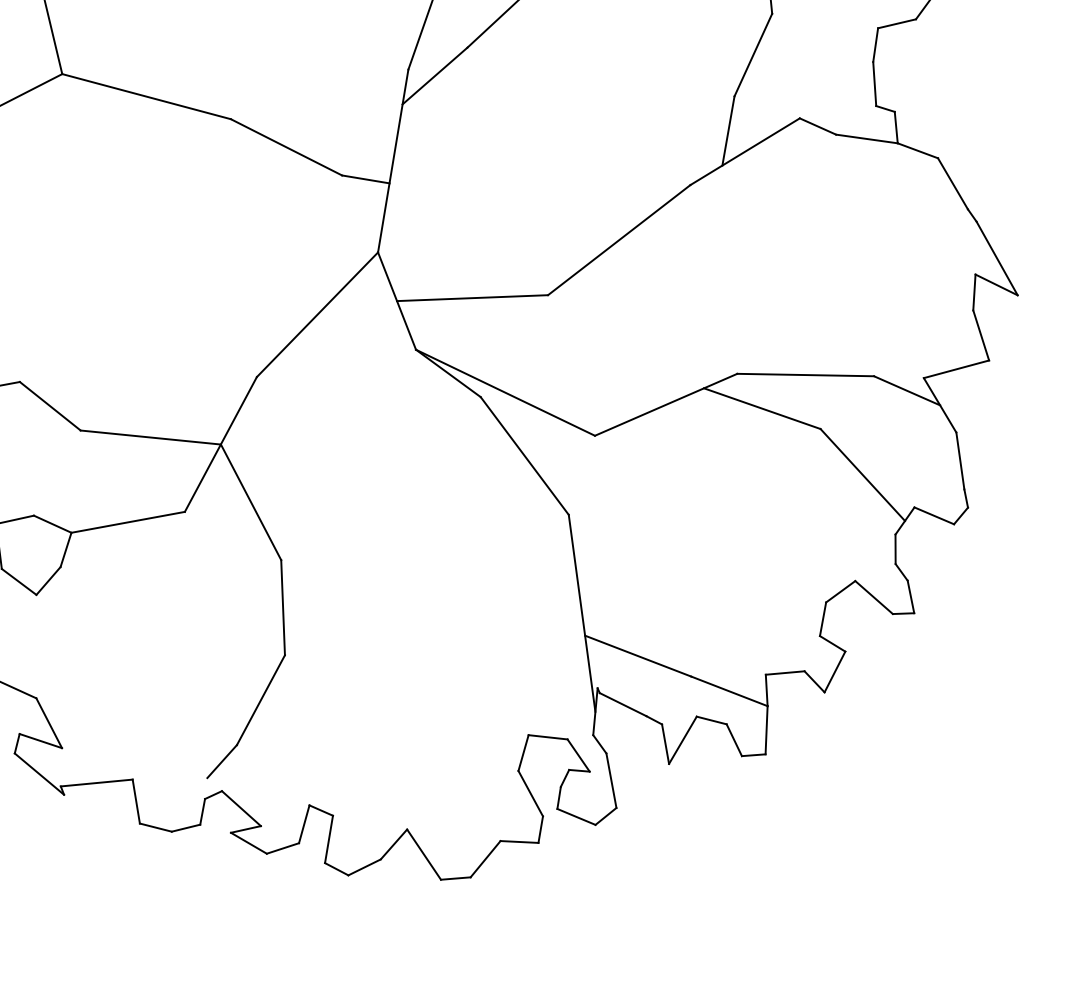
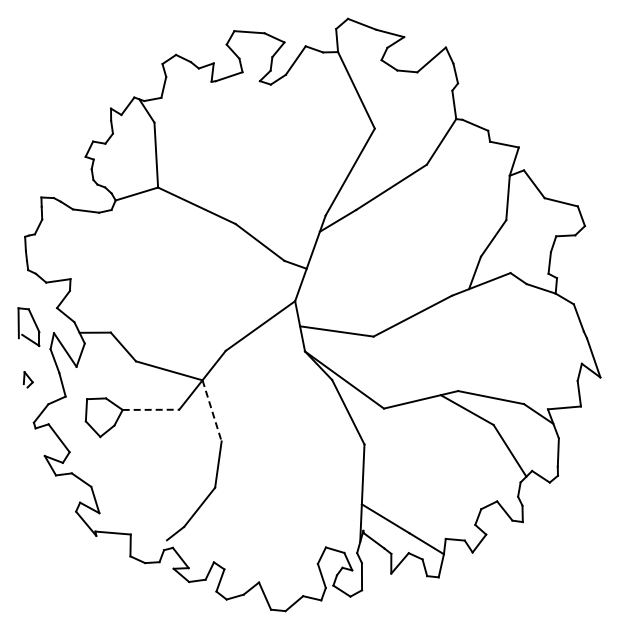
line: (252, 503) -> (212, 411), solid -> dashed
line: (129, 521) -> (151, 409), solid -> dashed

